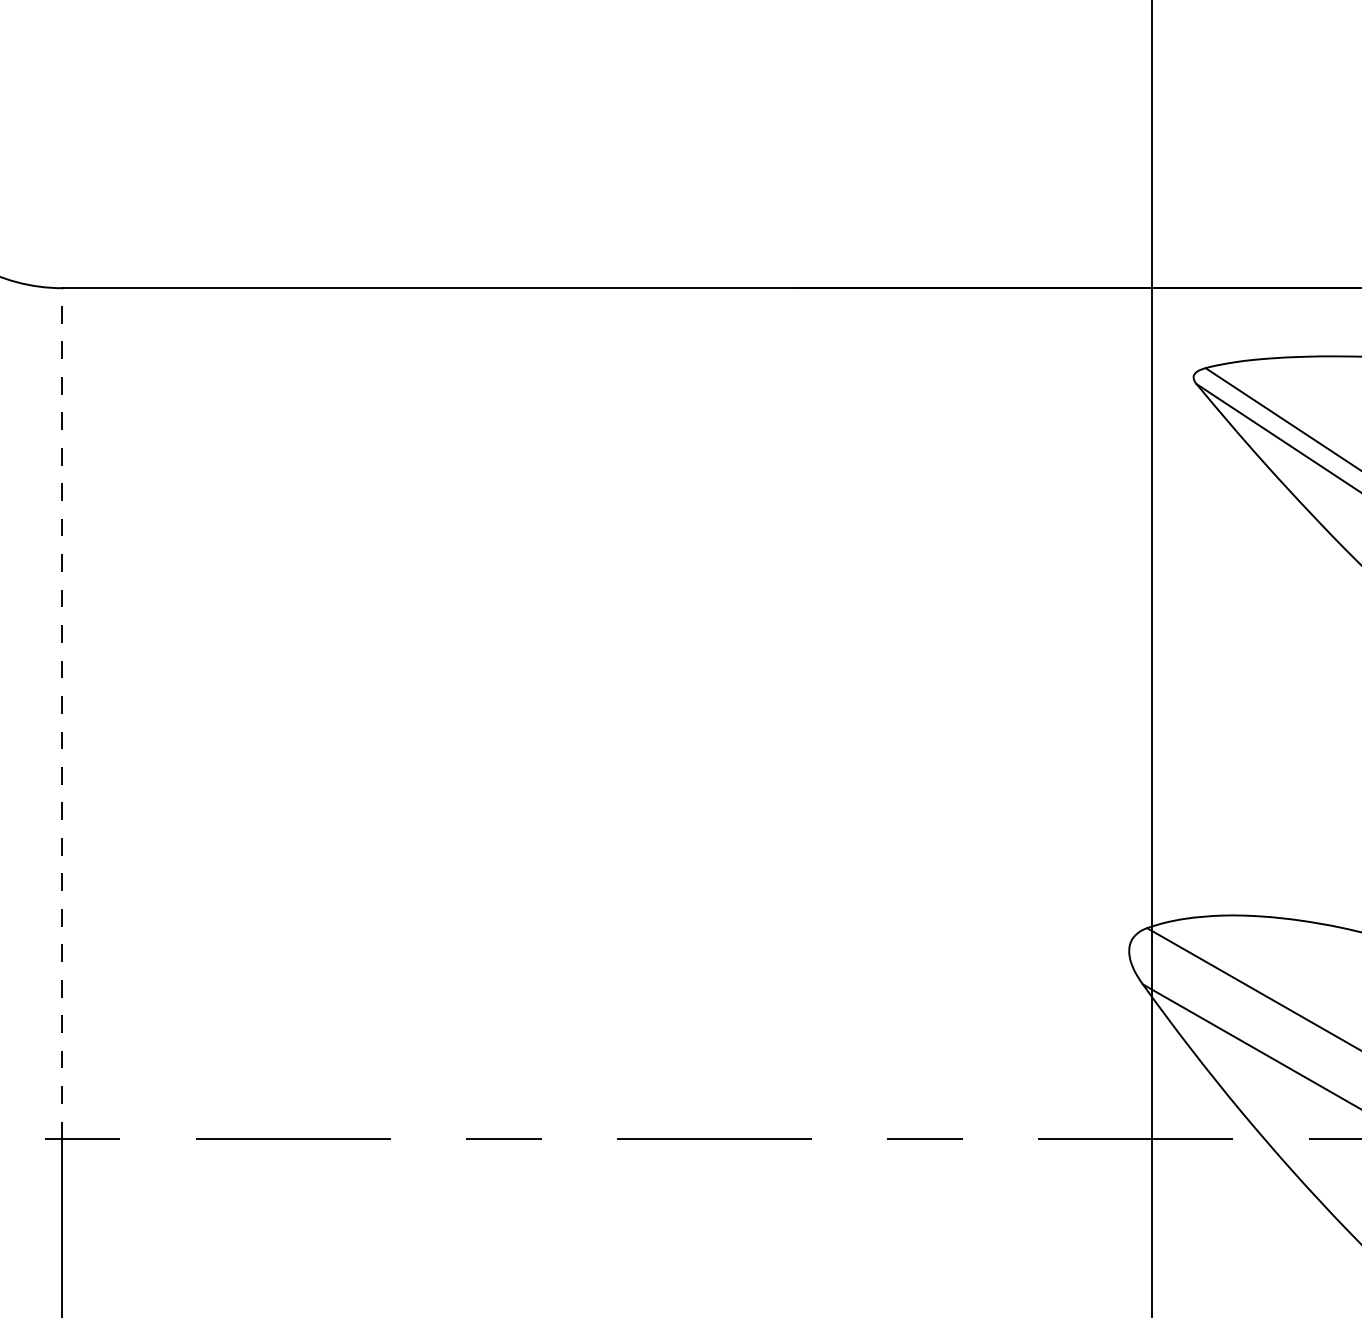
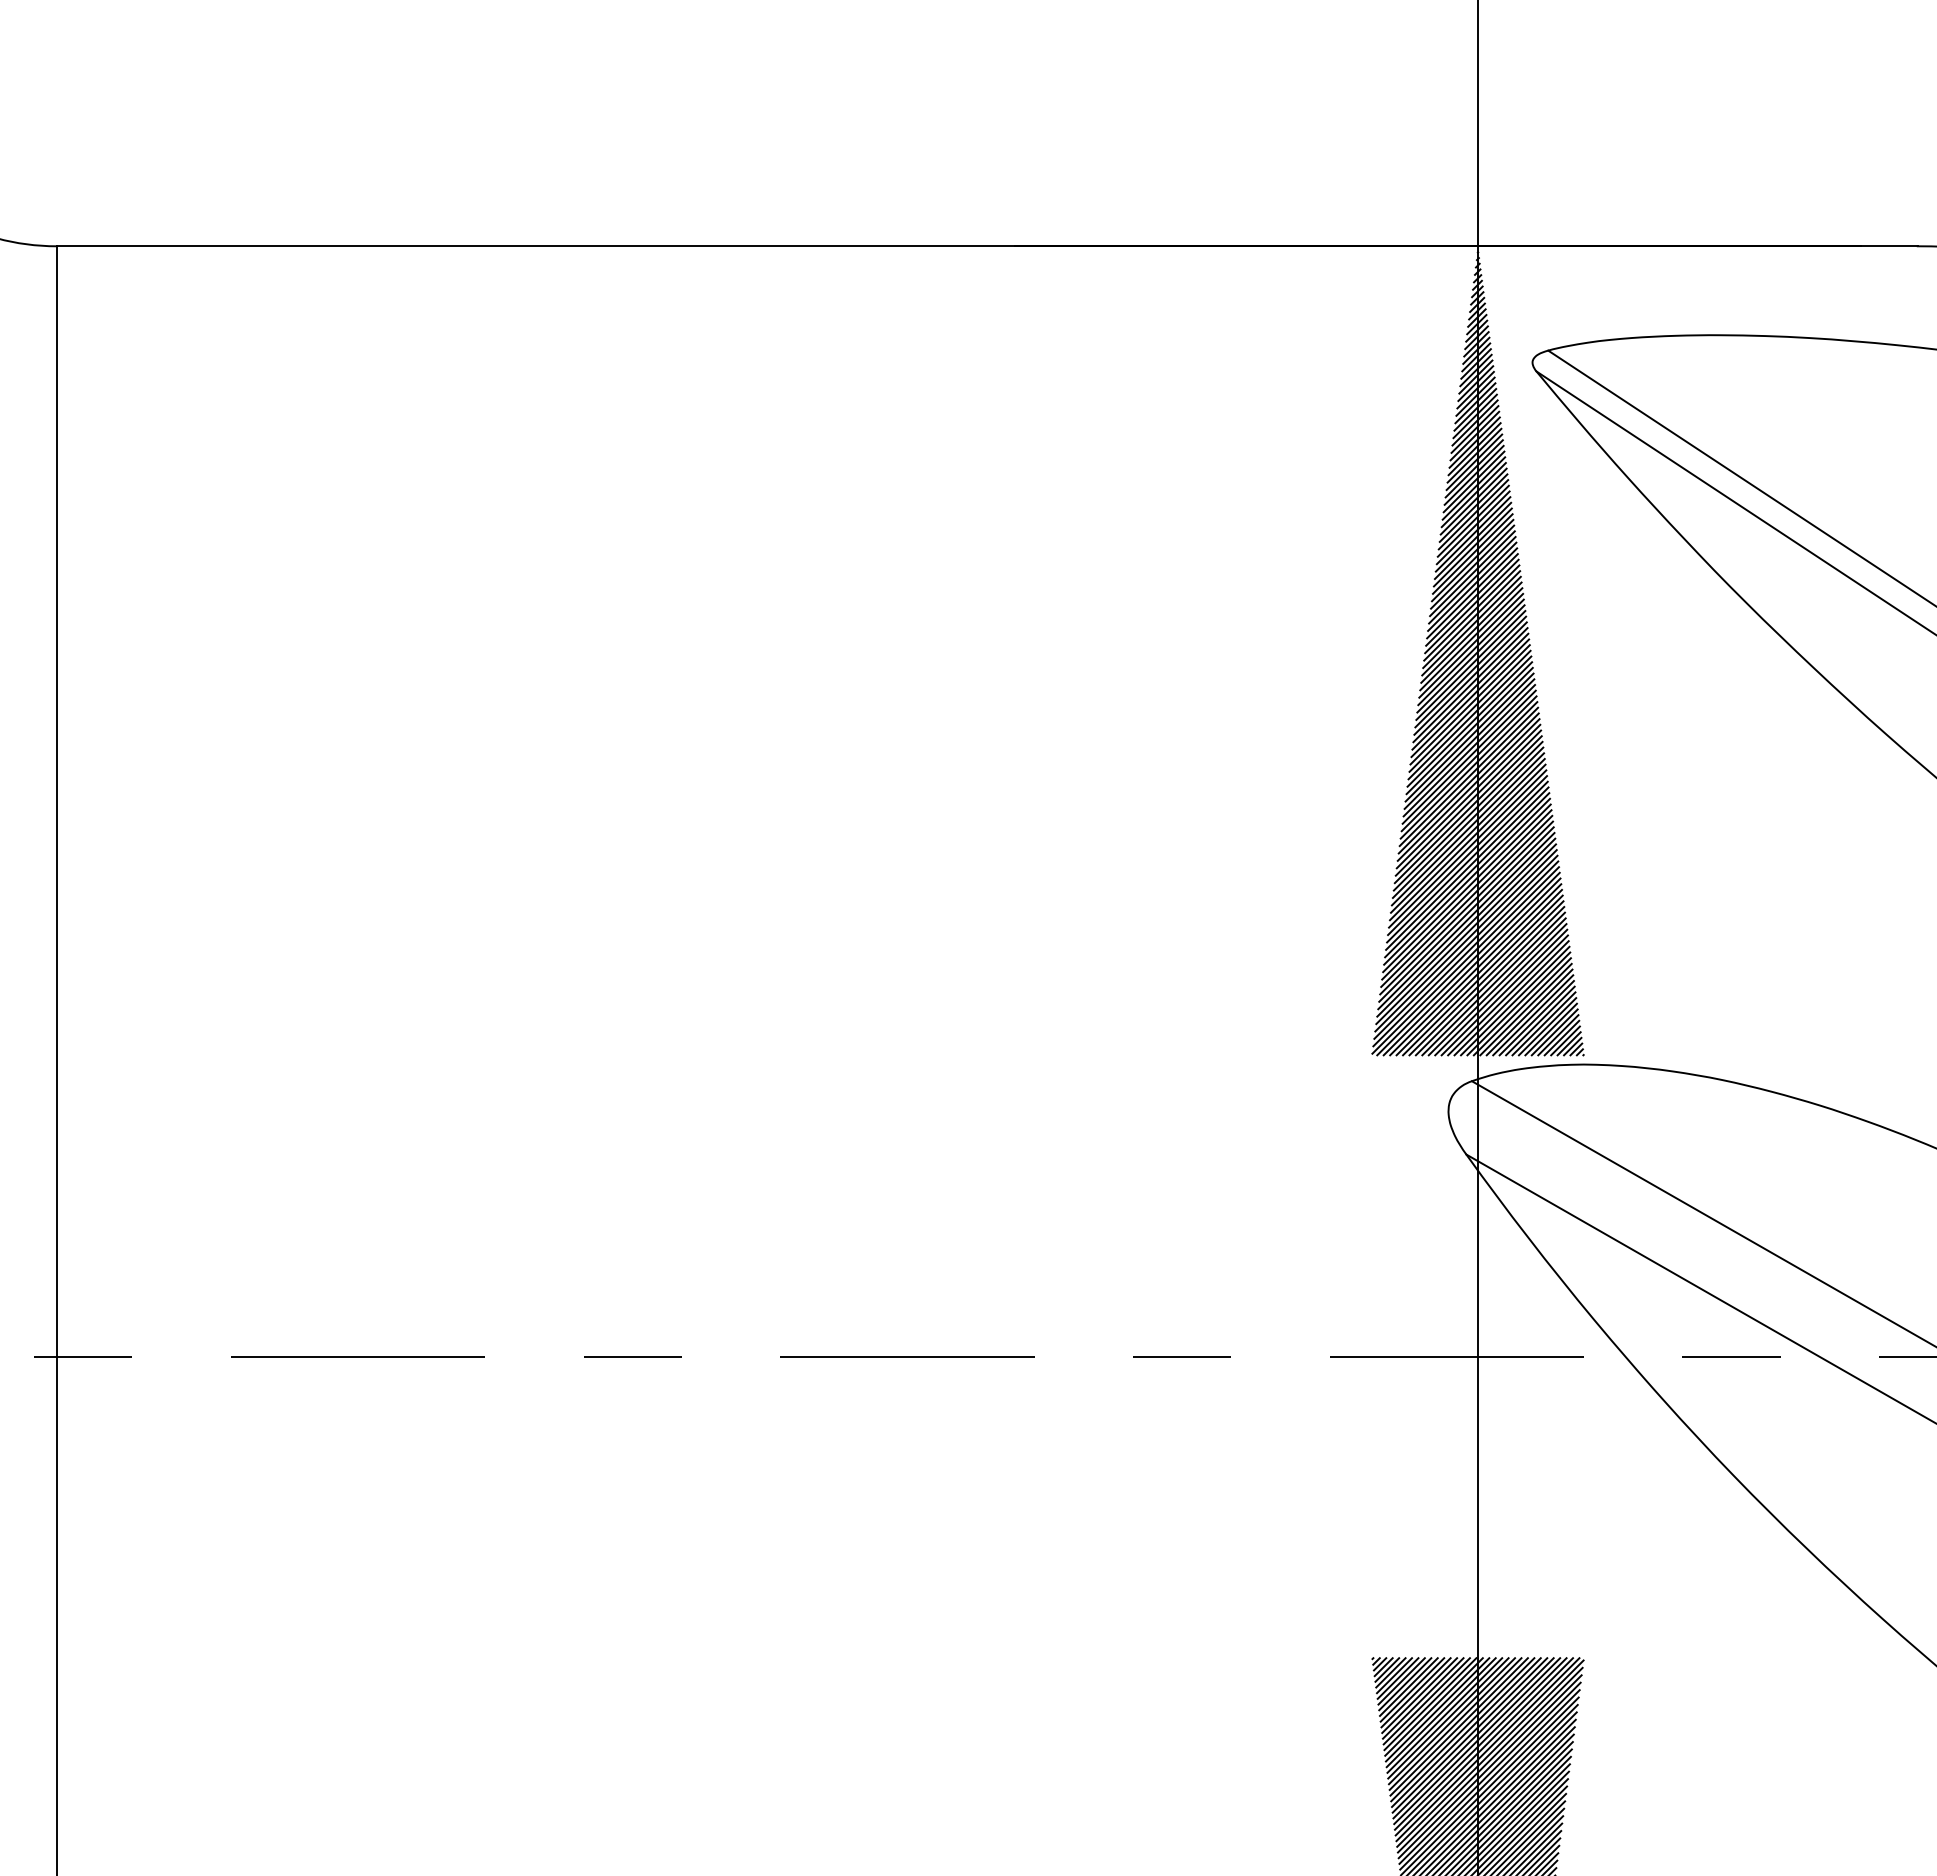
hatch: (1151, 600) -> (1477, 653), added
line: (62, 713) -> (56, 801), dashed -> solid

